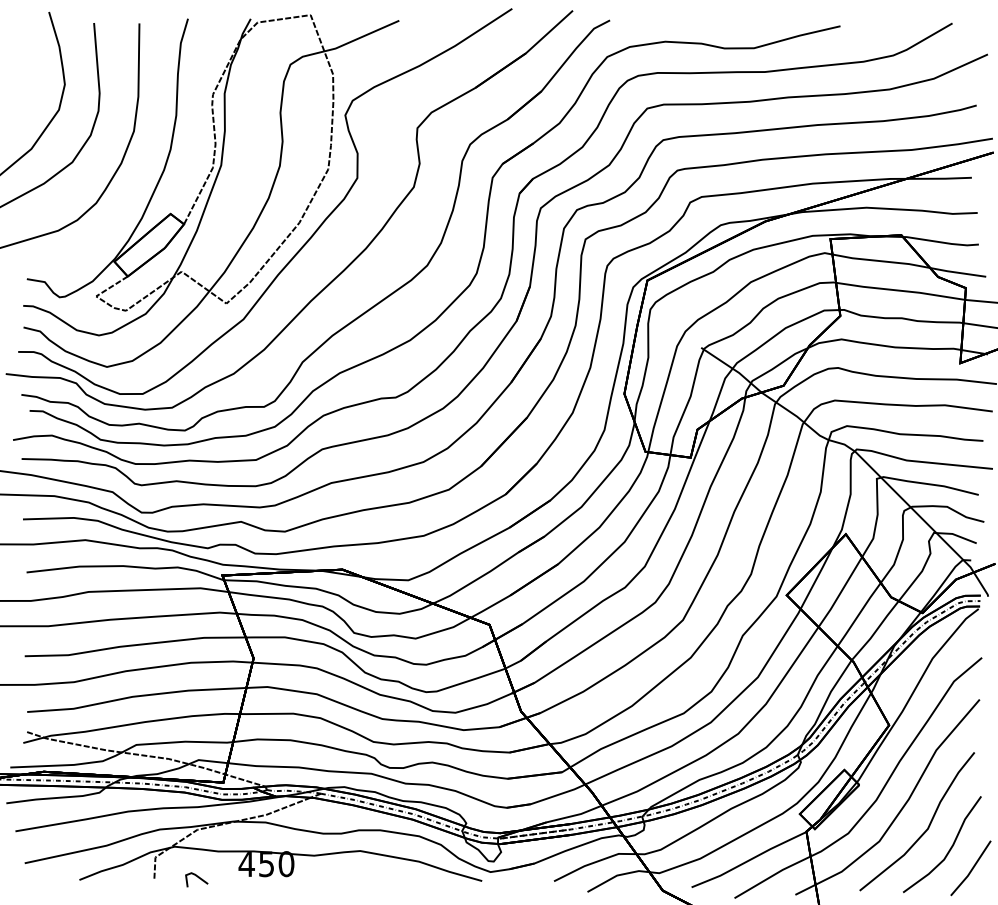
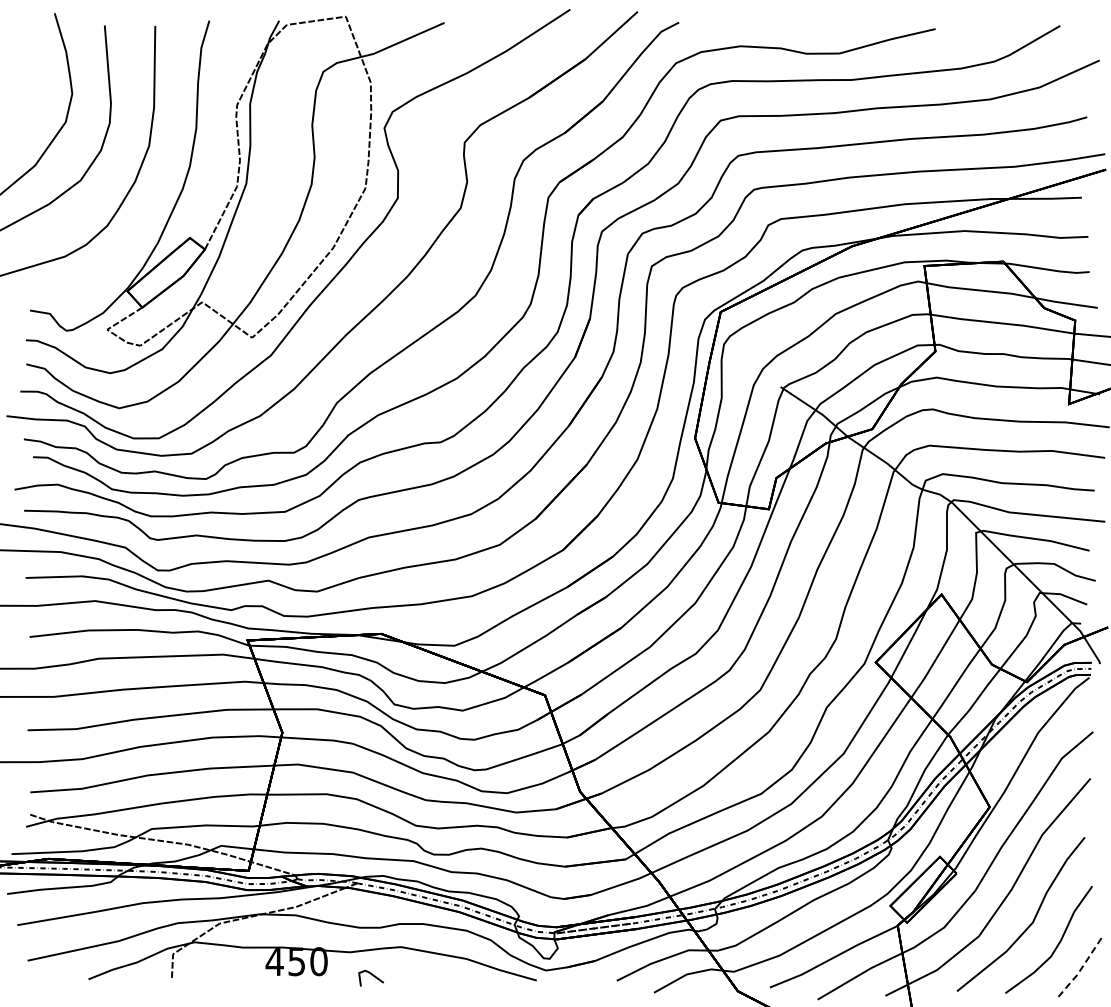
line: (972, 869) -> (1082, 967), solid -> dashed
line: (197, 877) -> (371, 975), moved

